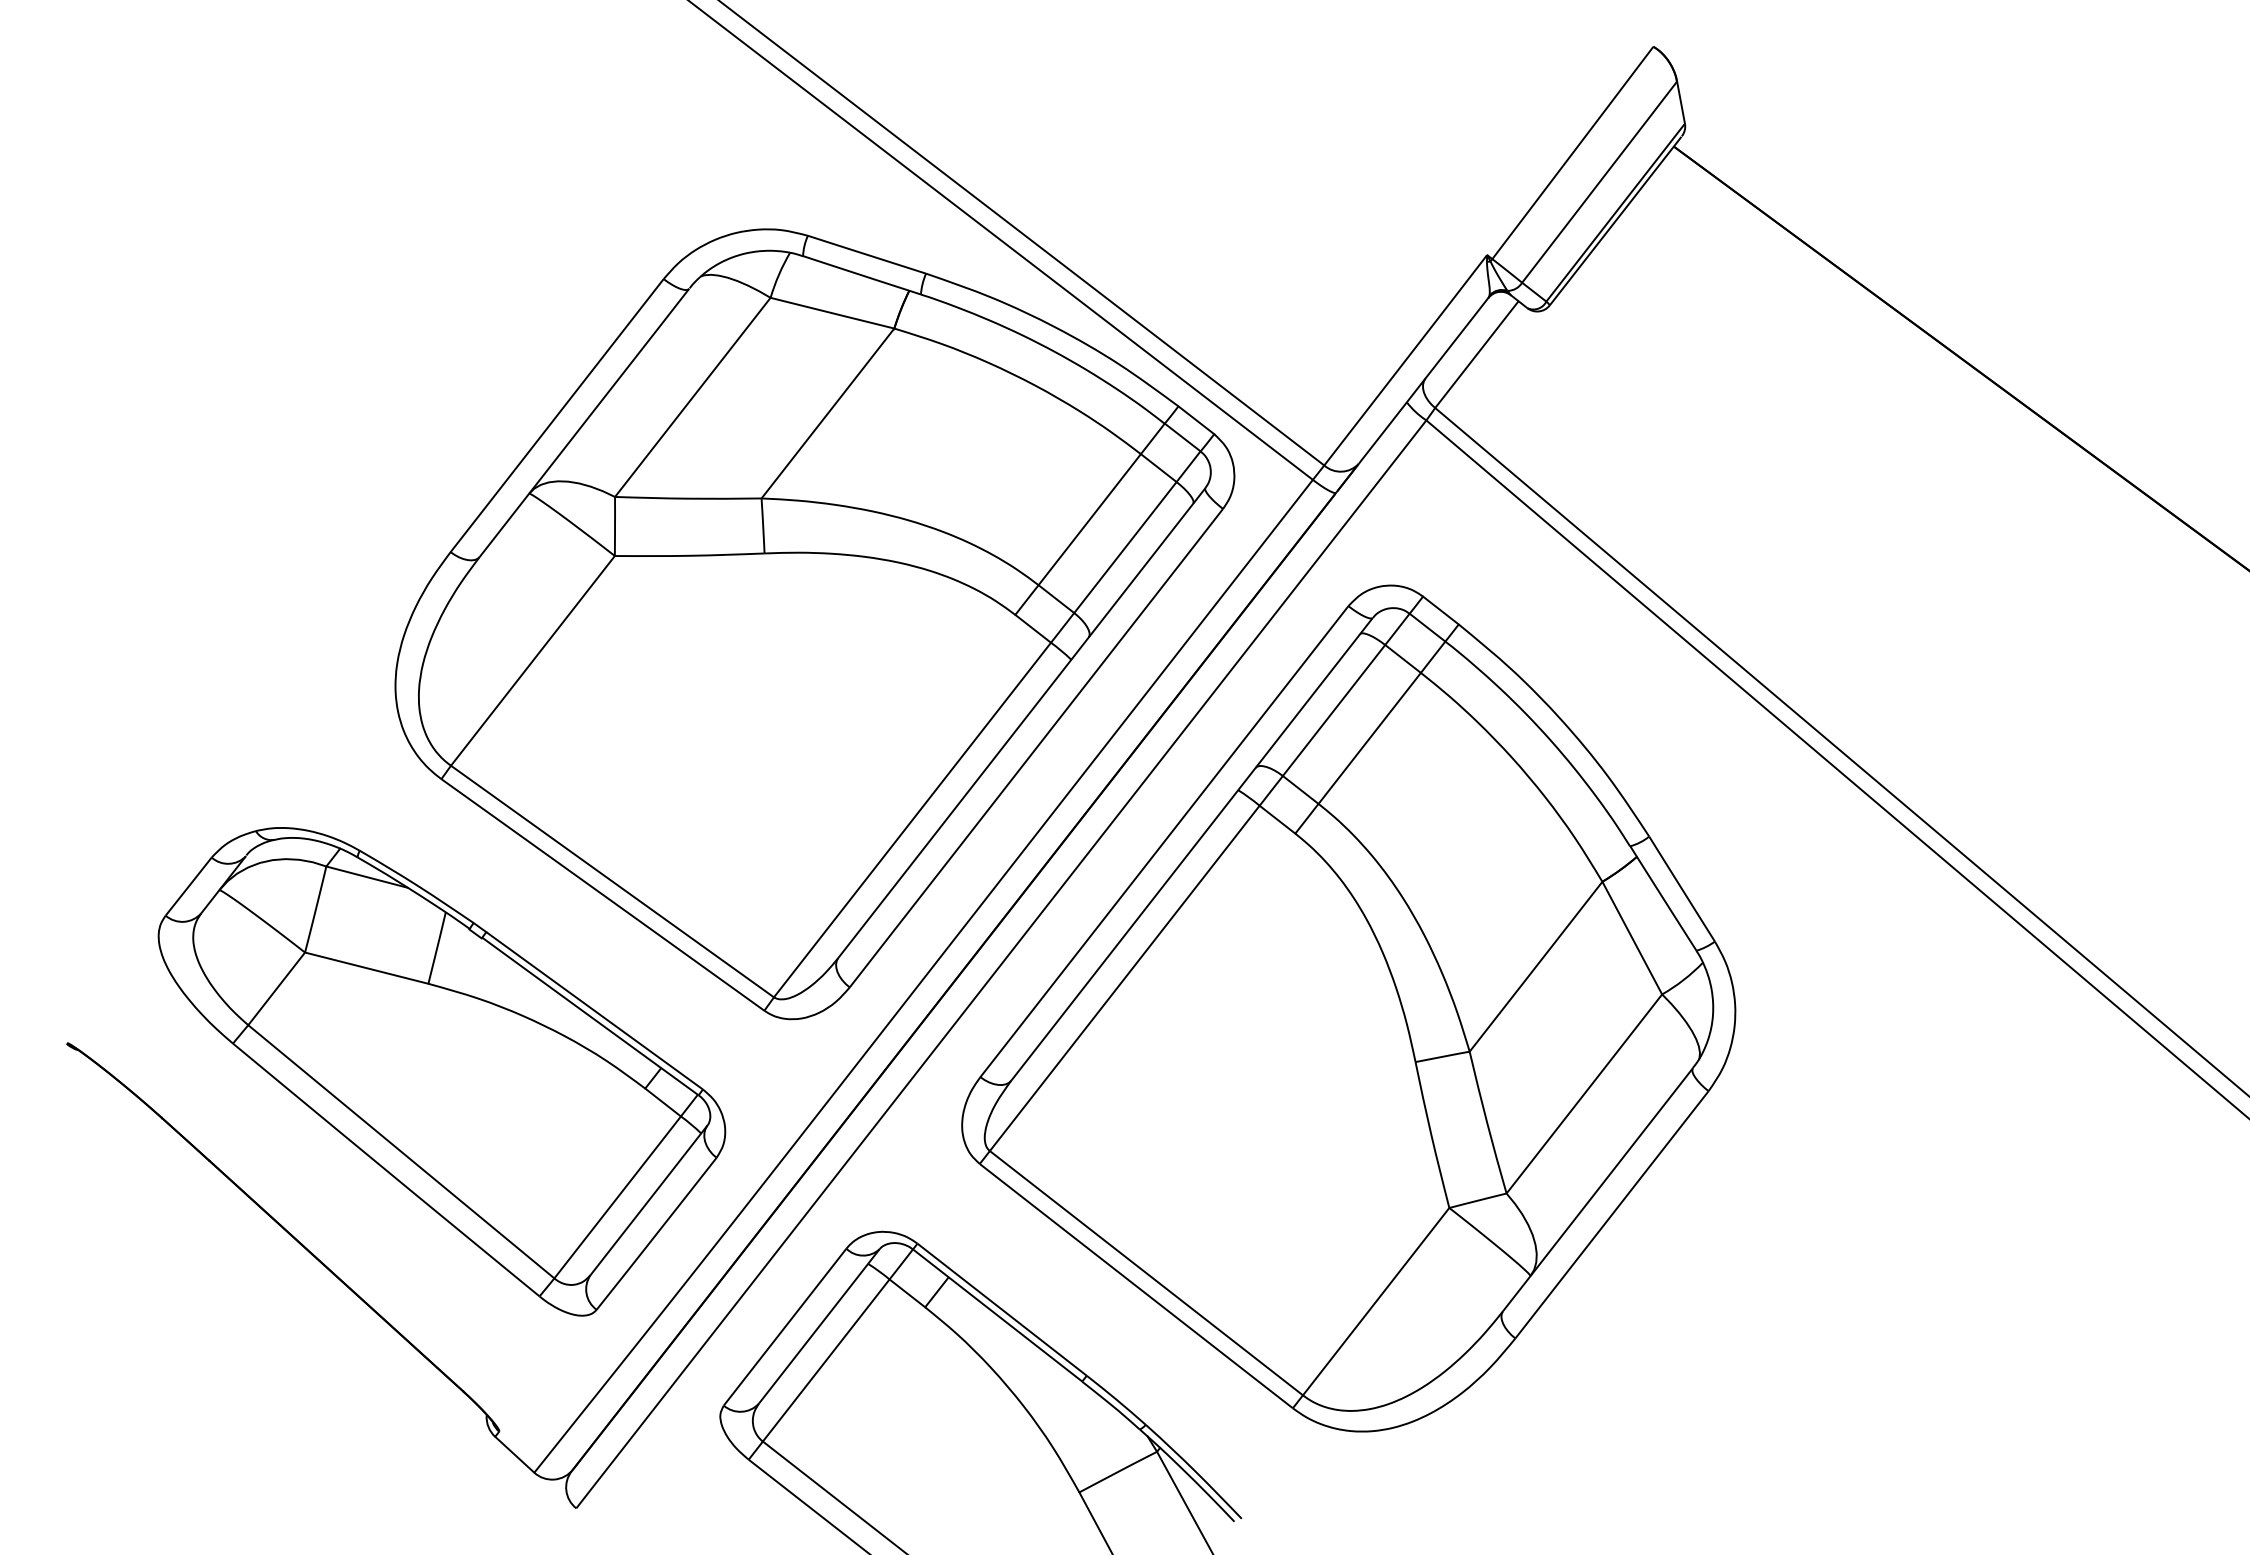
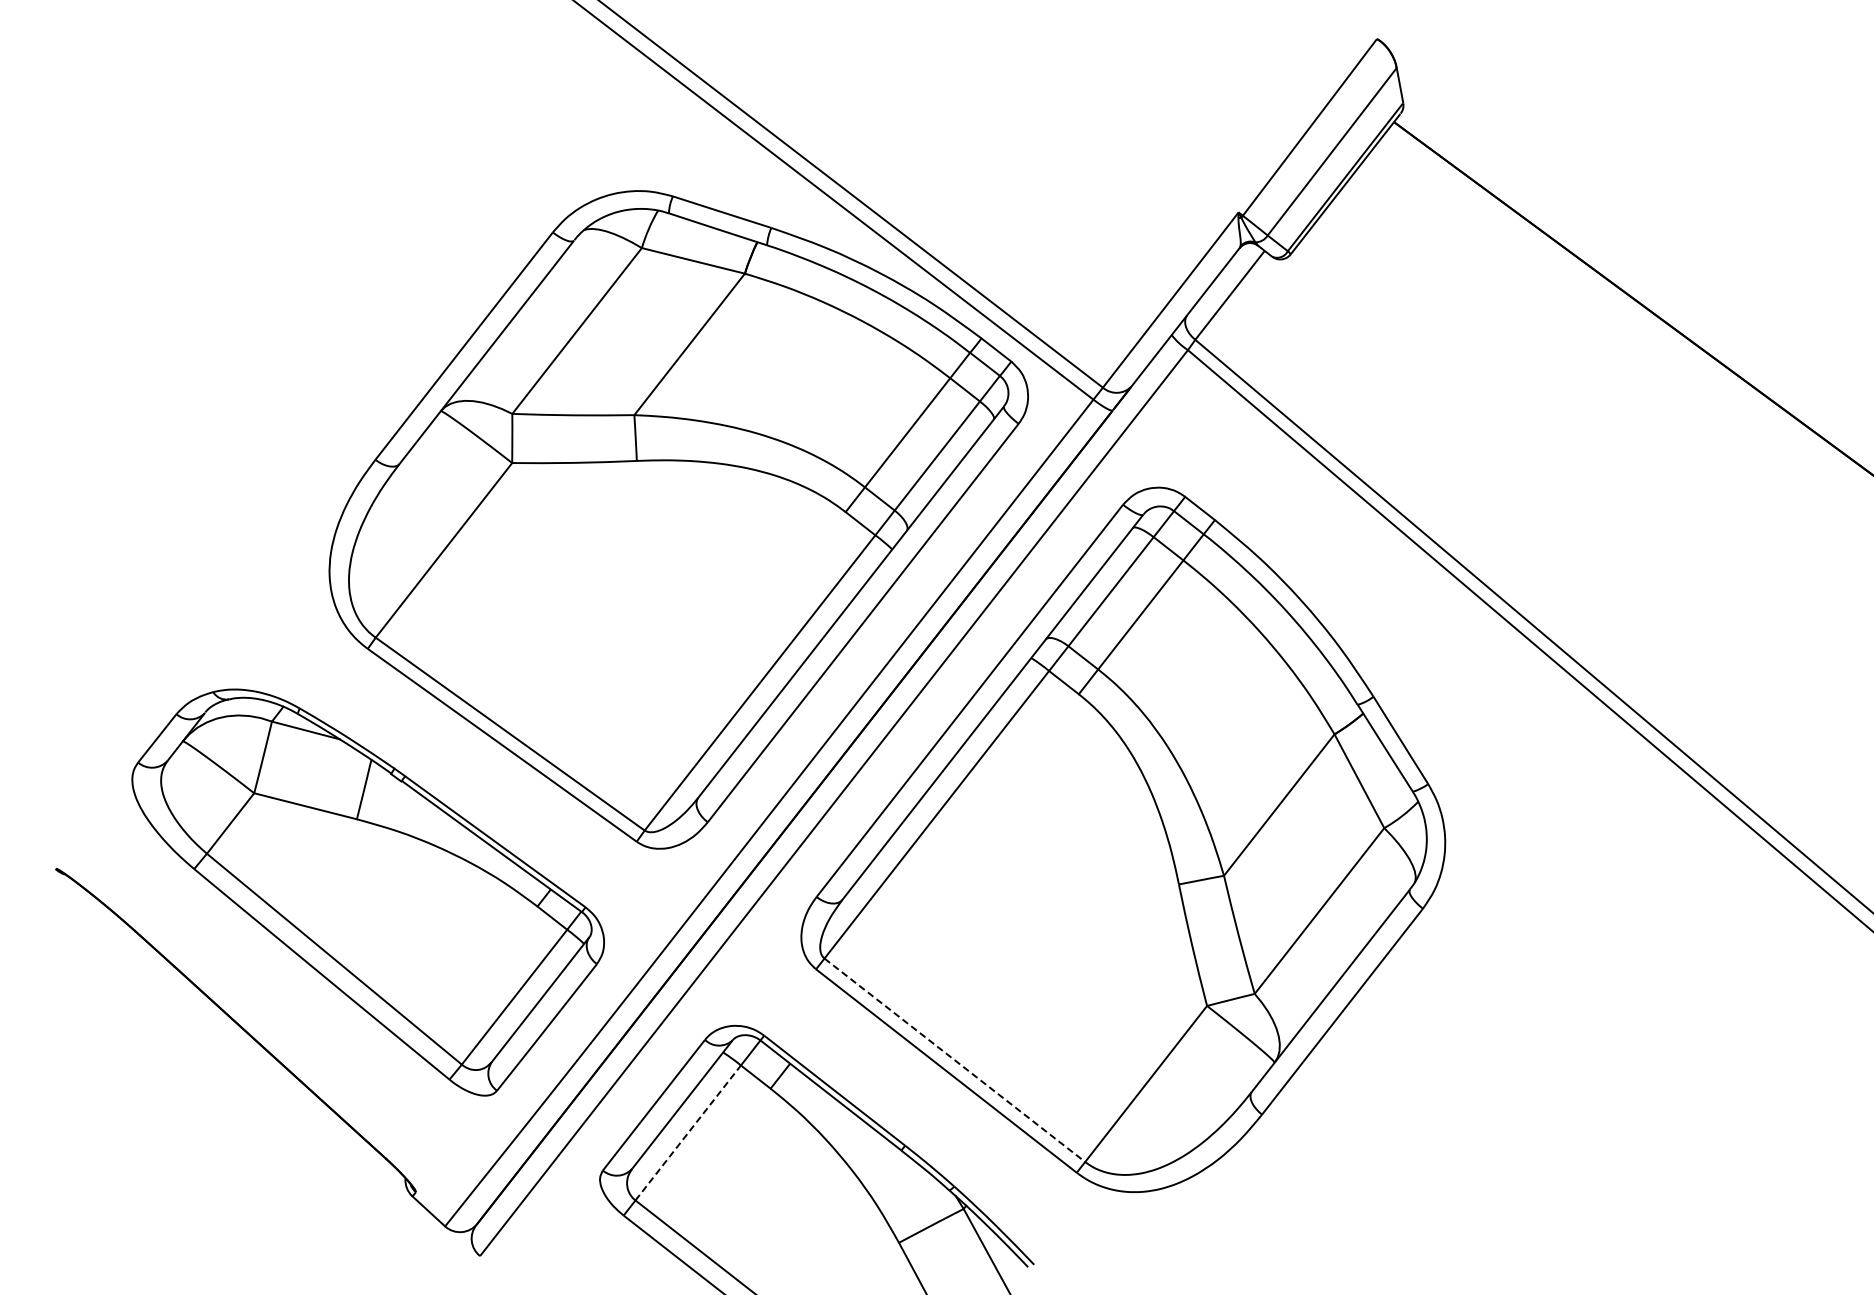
line: (1147, 1273) -> (955, 1060), solid -> dashed
line: (826, 1359) -> (688, 1132), solid -> dashed

